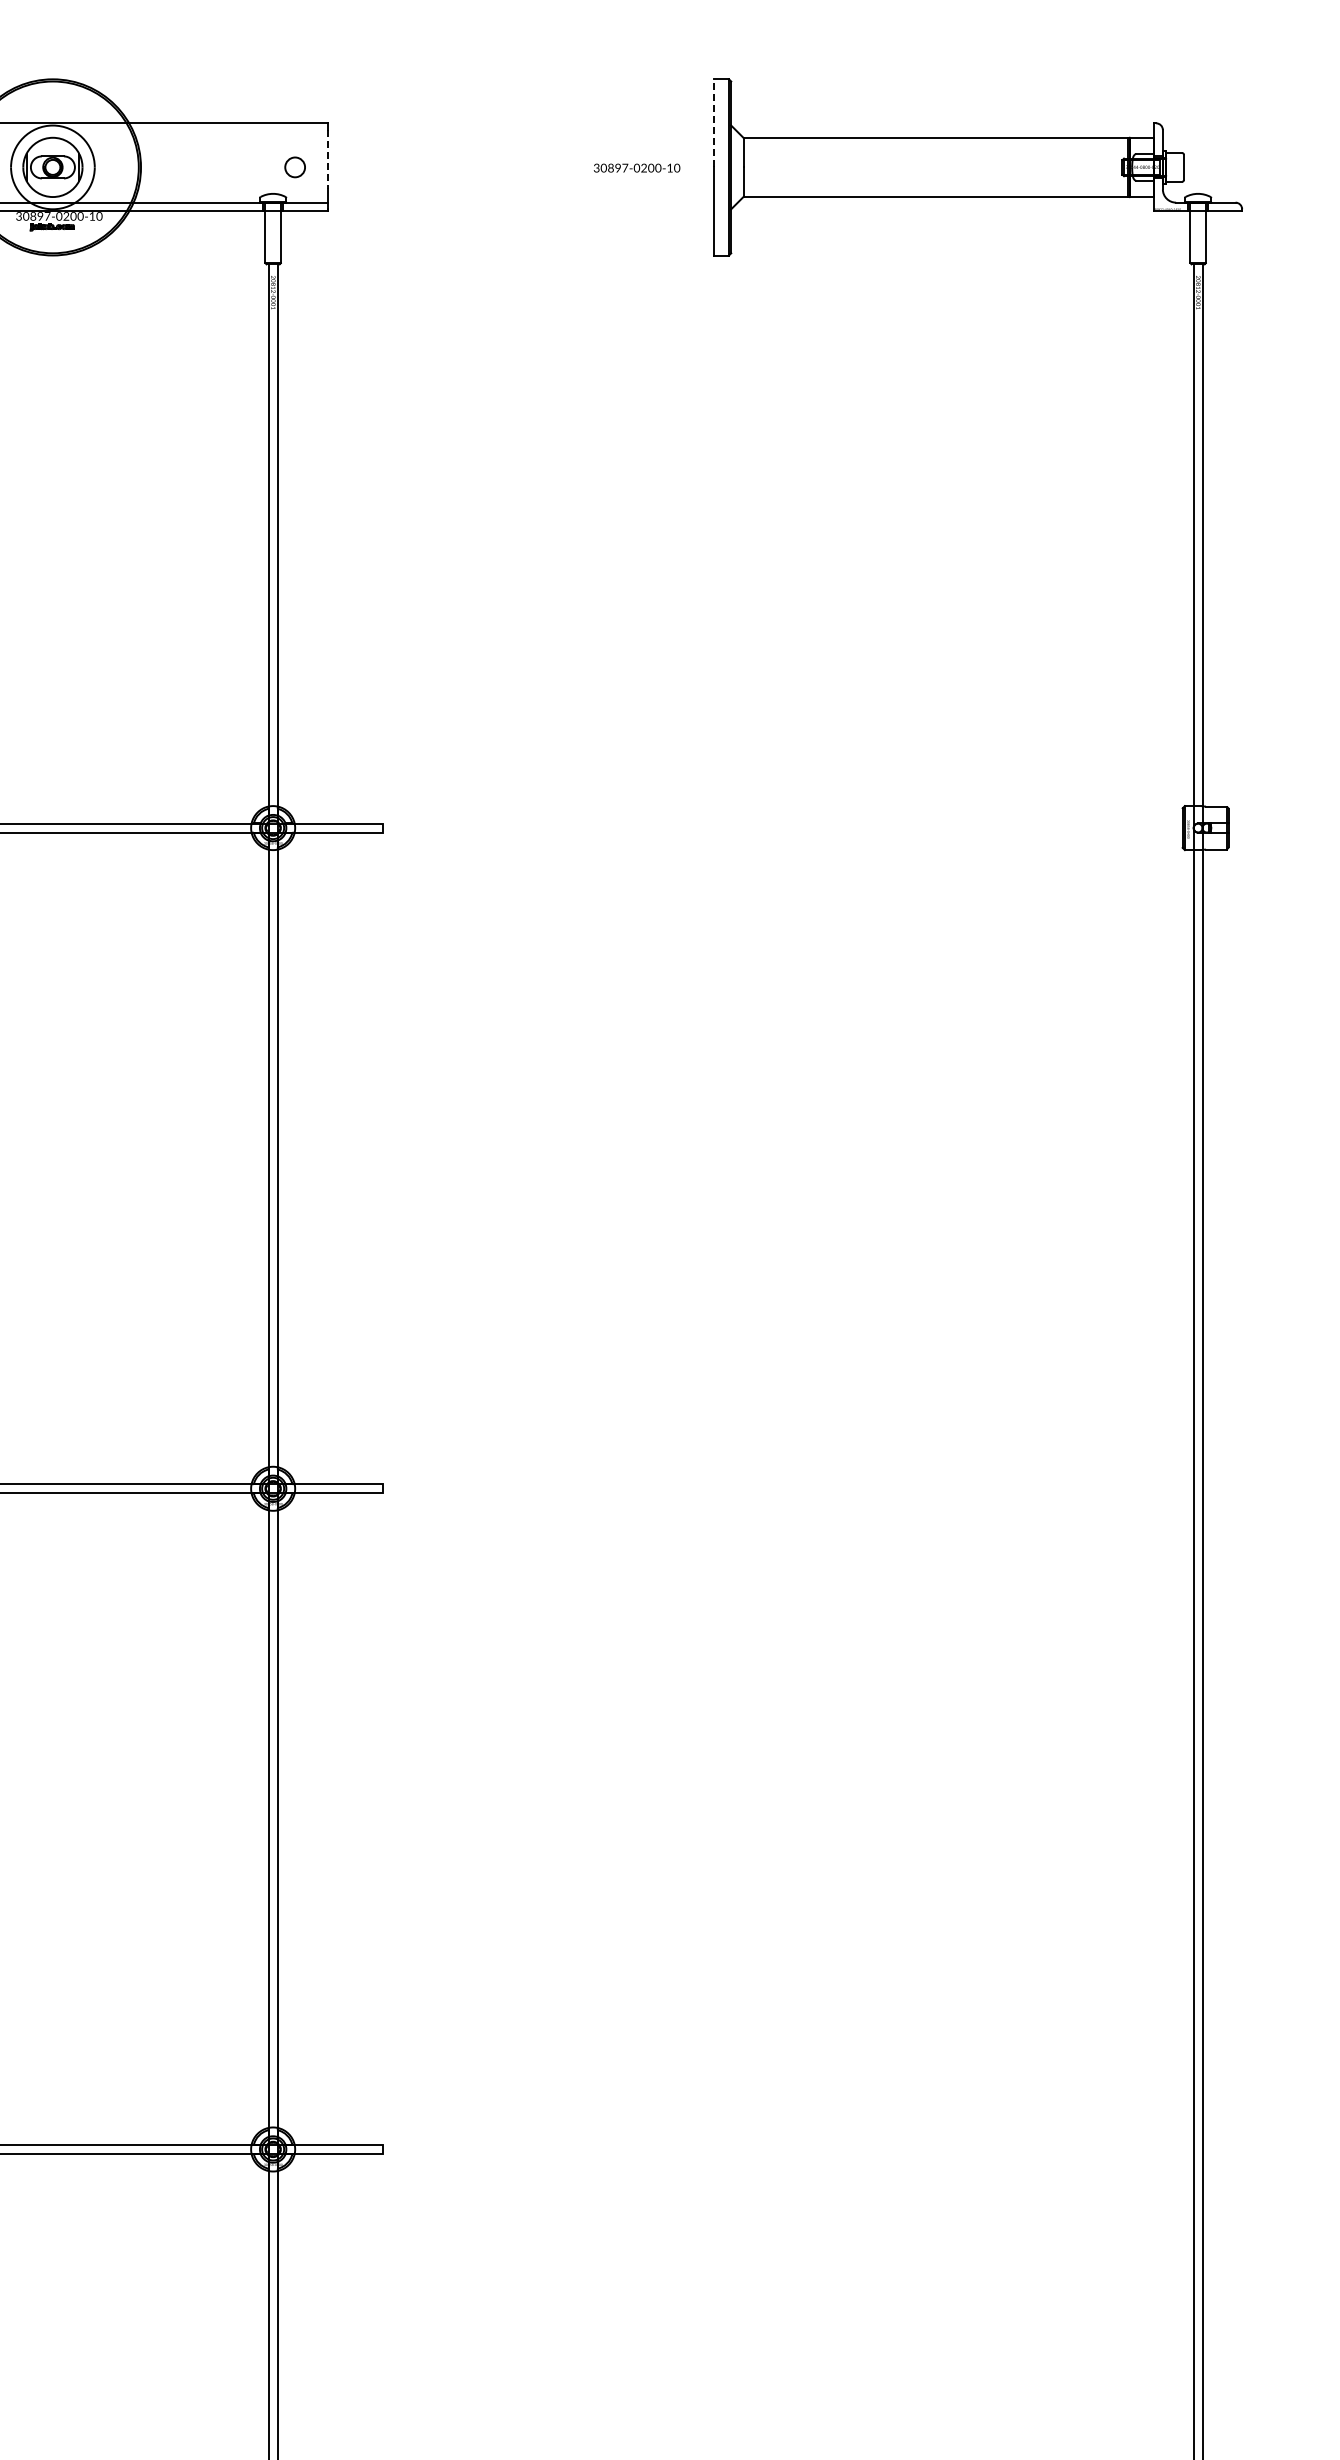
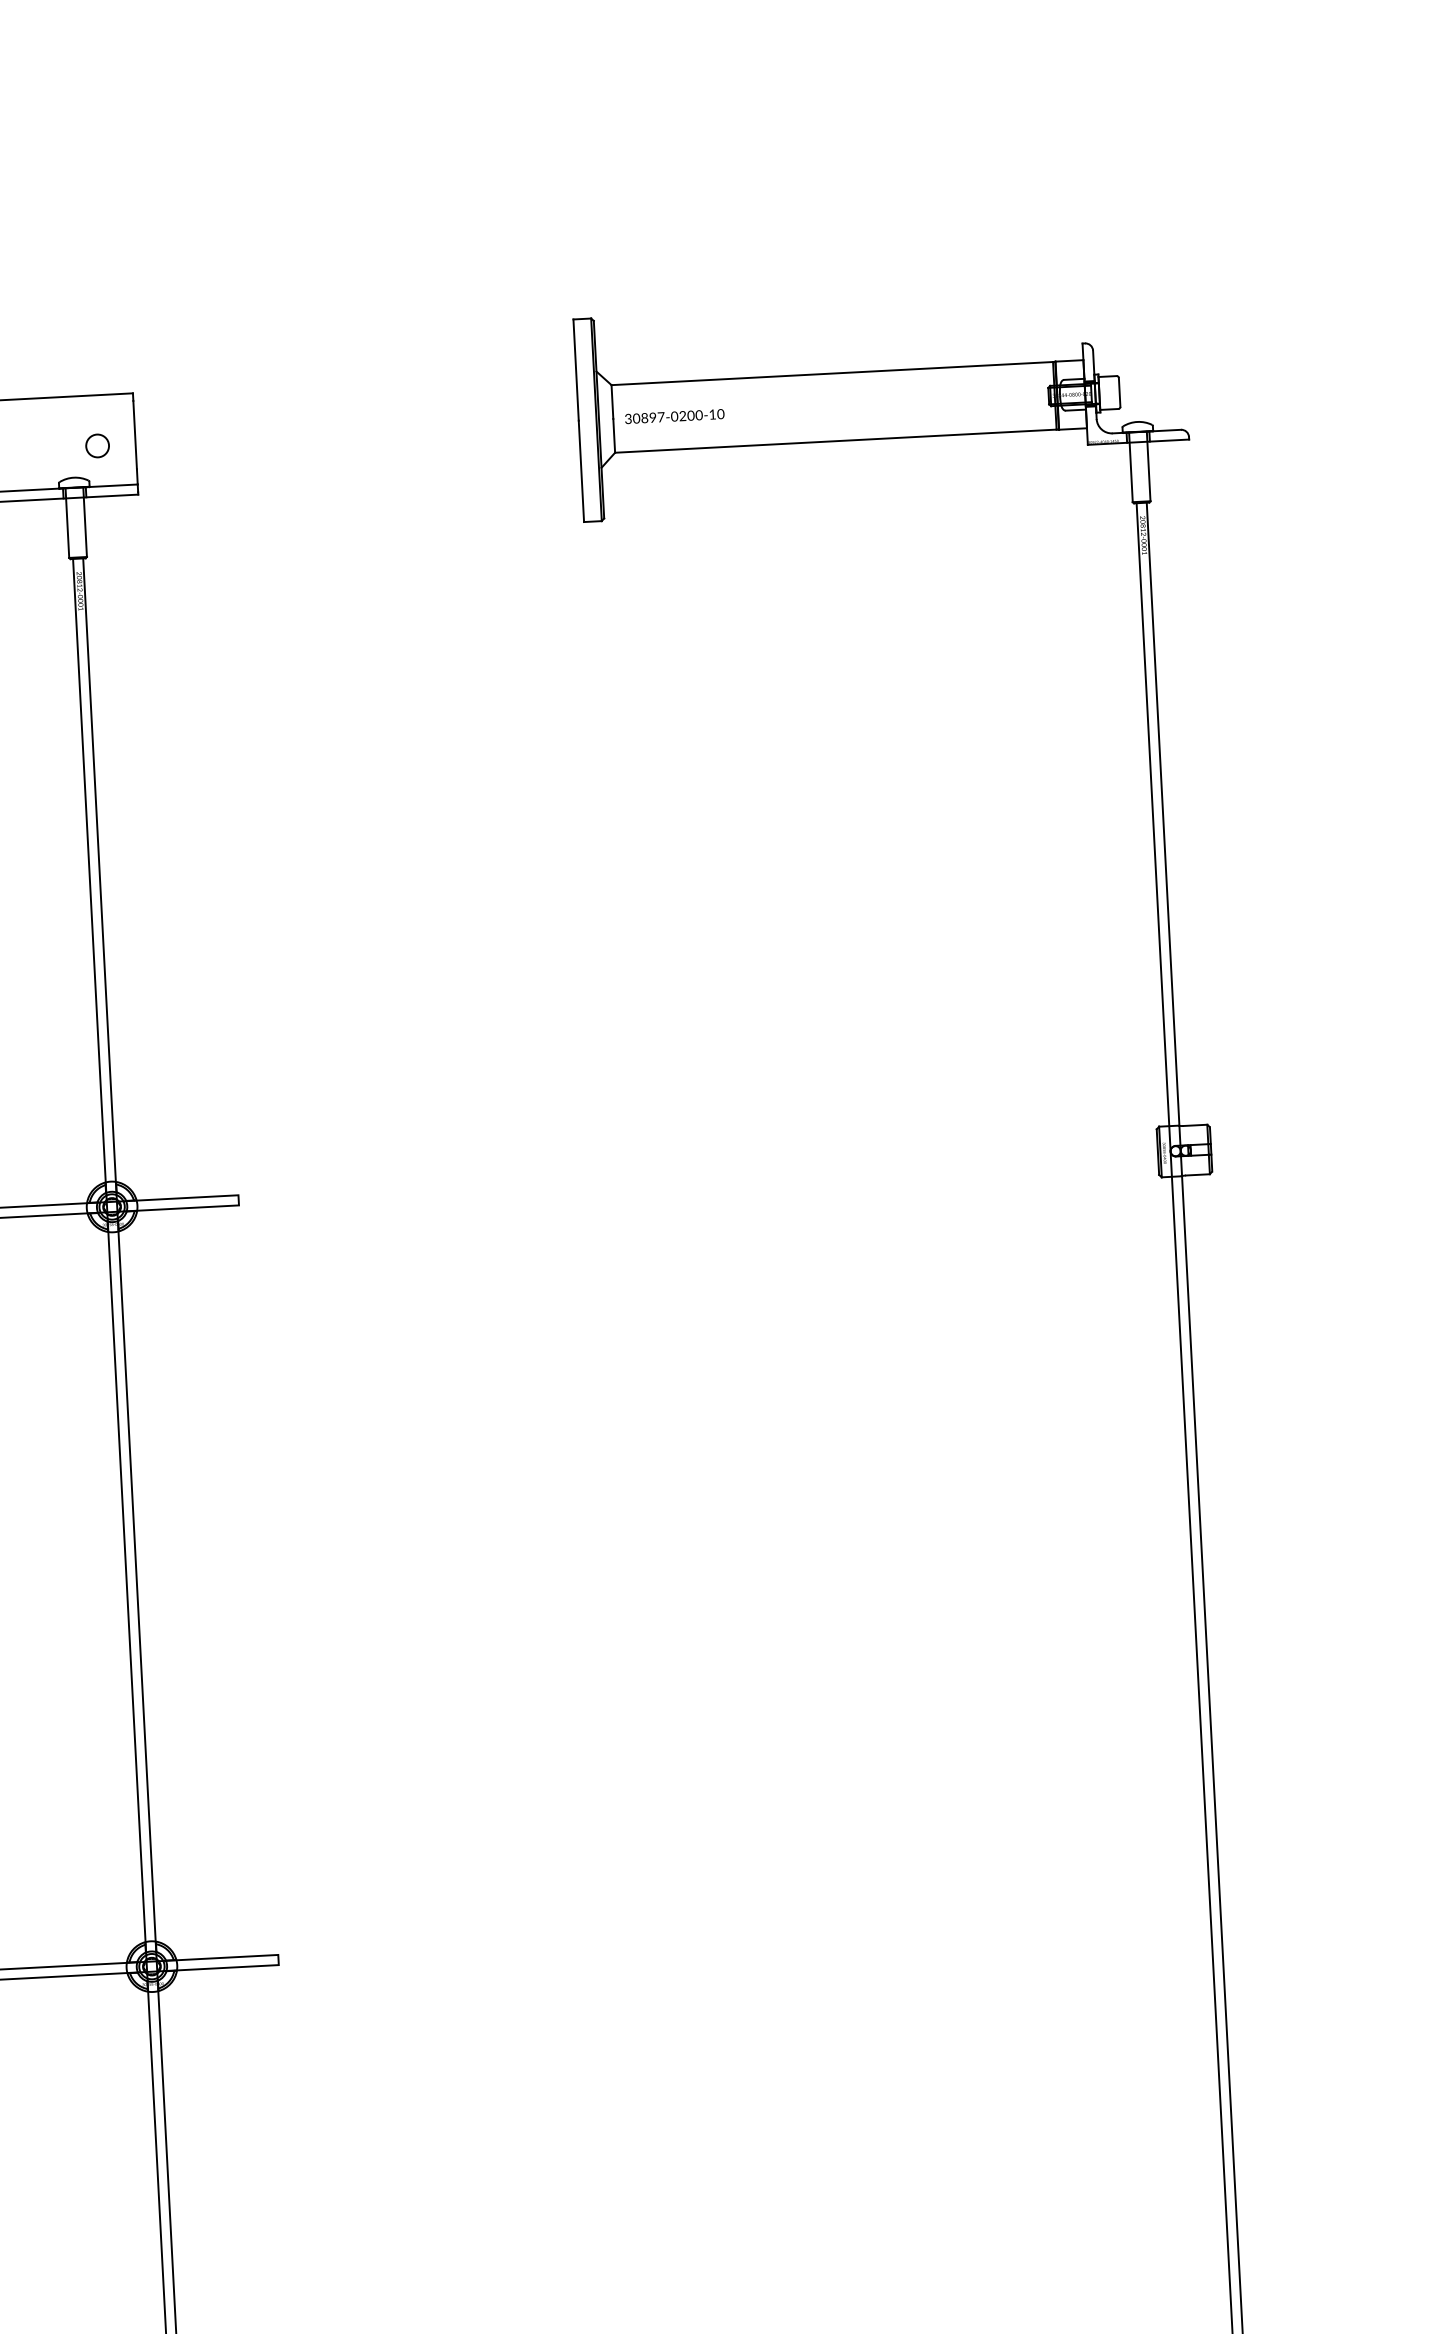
line: (713, 122) -> (575, 369), dashed -> solid
line: (328, 159) -> (135, 434), dashed -> solid
text: (637, 167) -> (675, 415), moved

